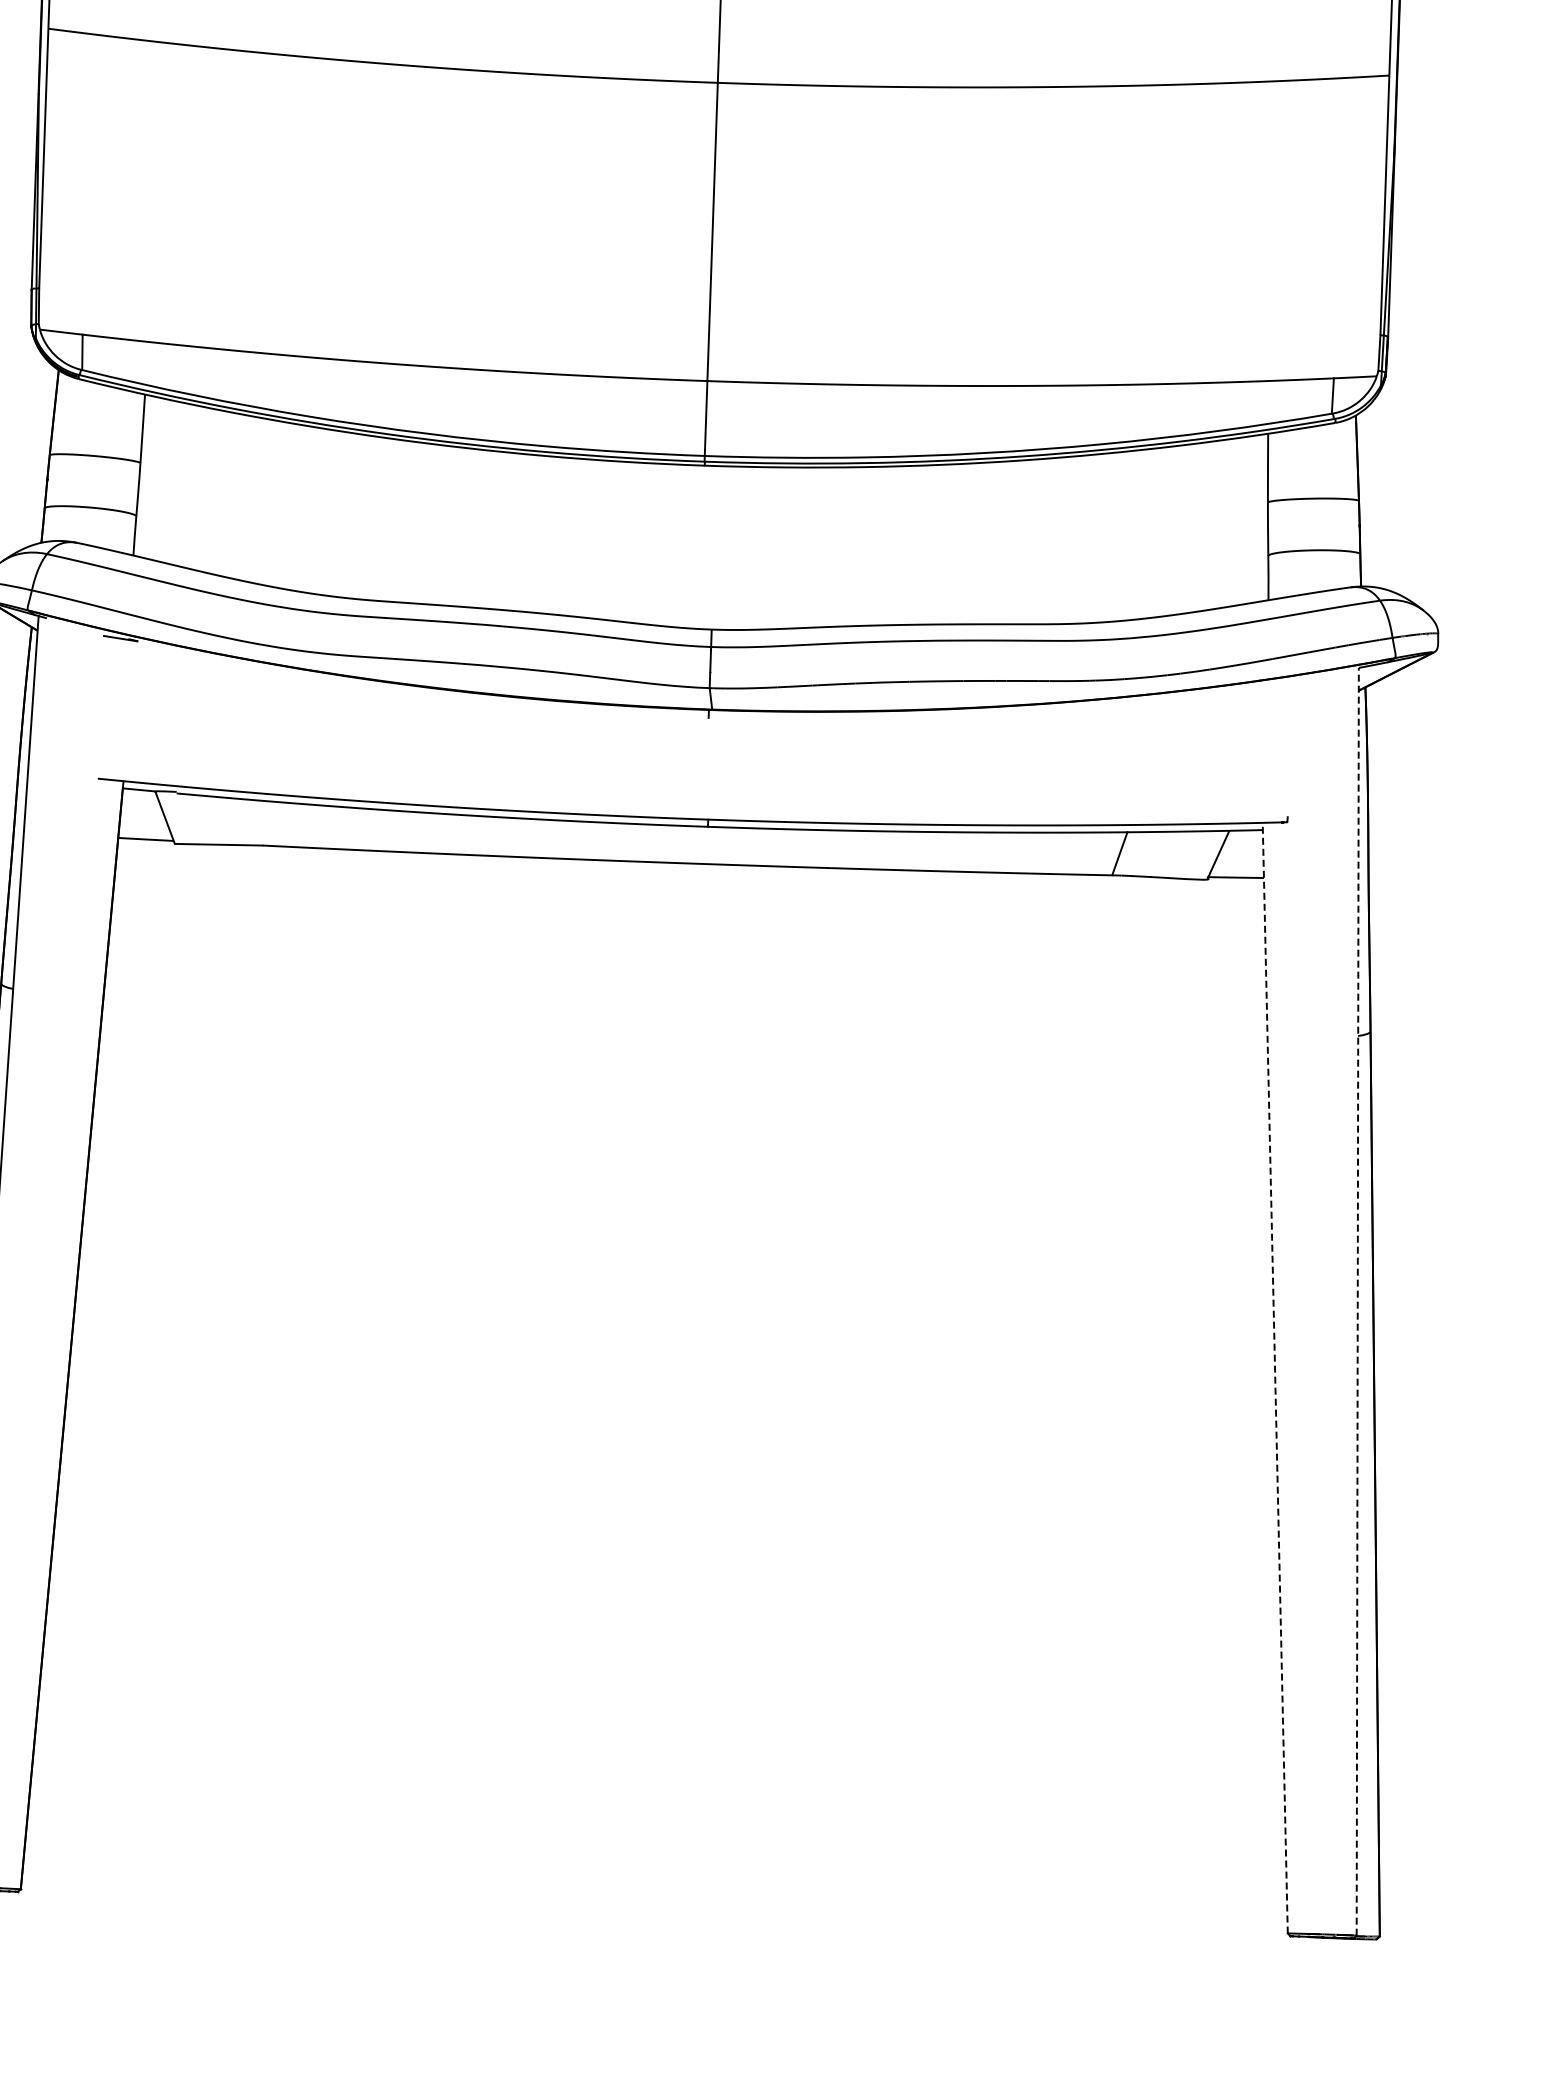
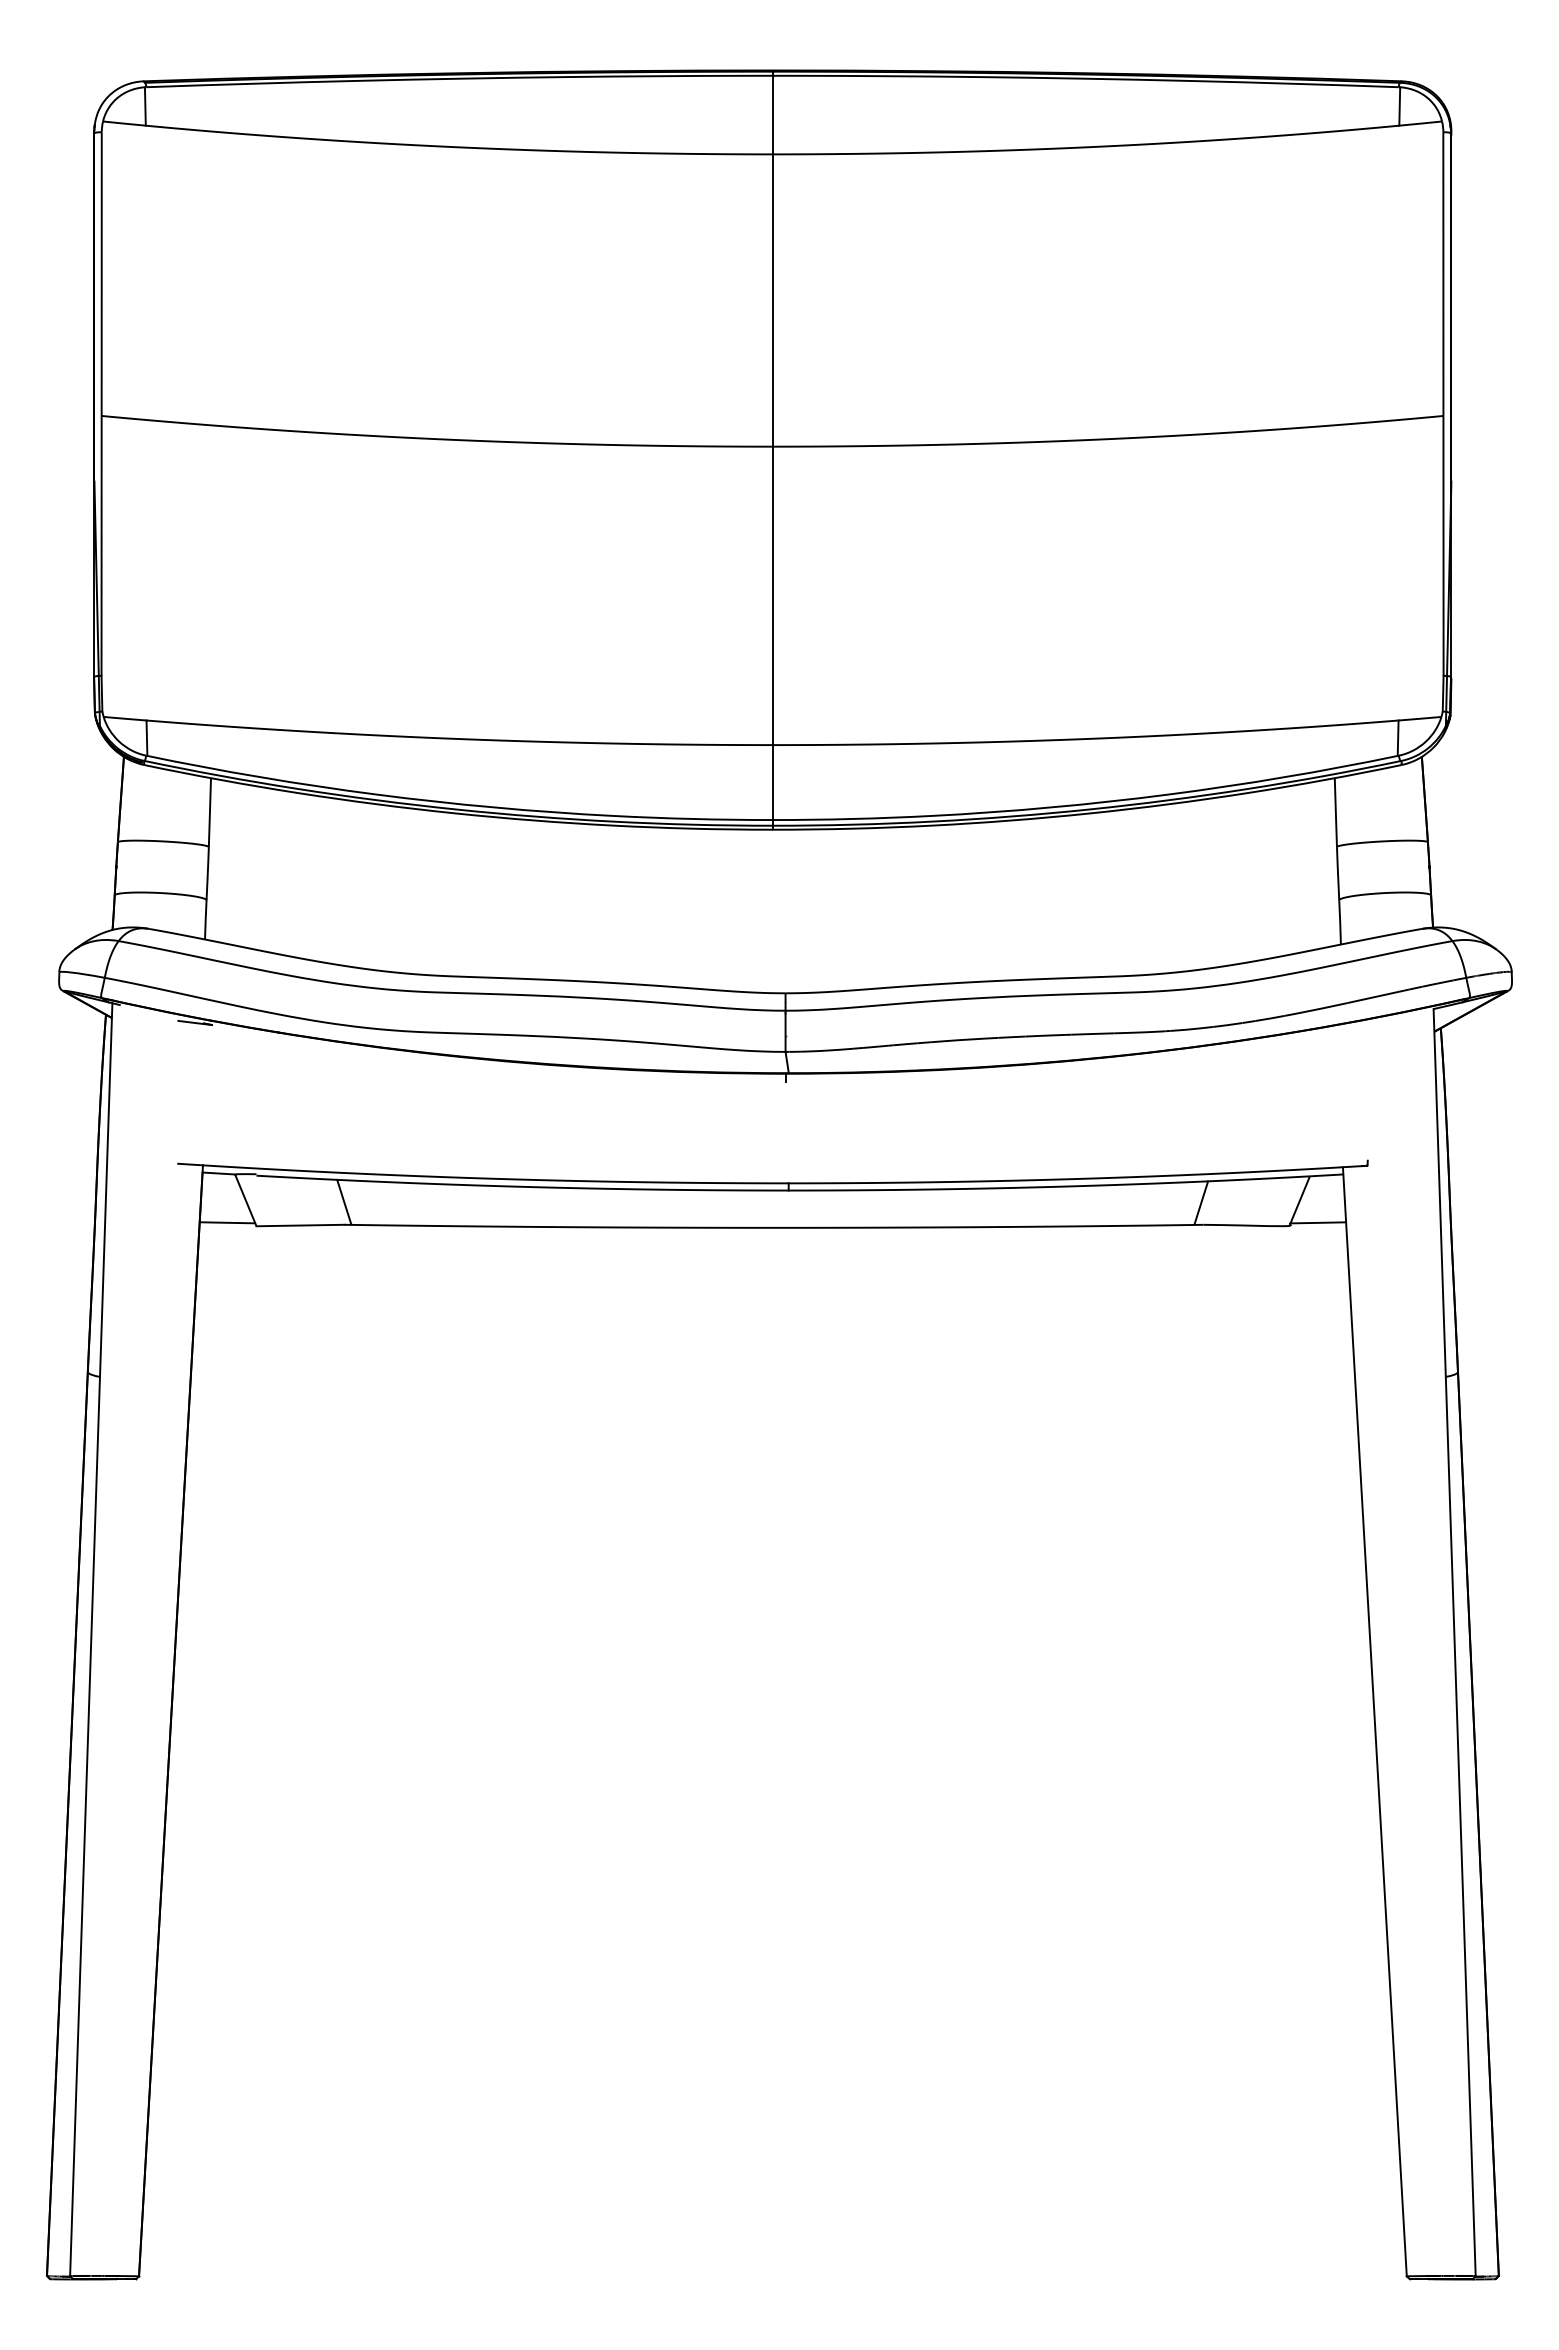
line: (263, 822) -> (344, 1201), added
line: (1357, 1301) -> (1454, 1642), dashed -> solid
line: (1274, 1377) -> (1374, 1721), dashed -> solid

